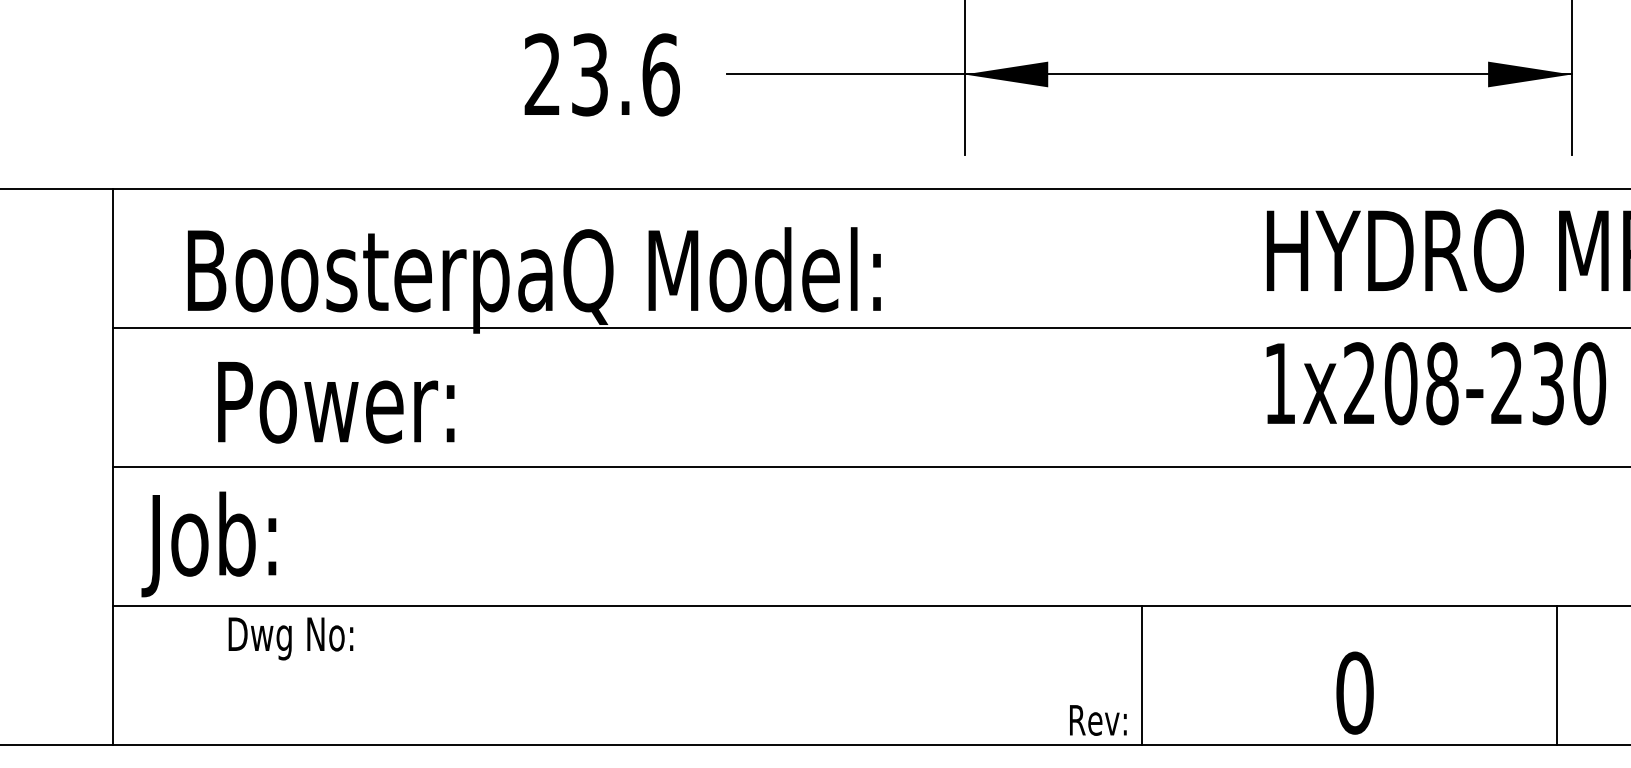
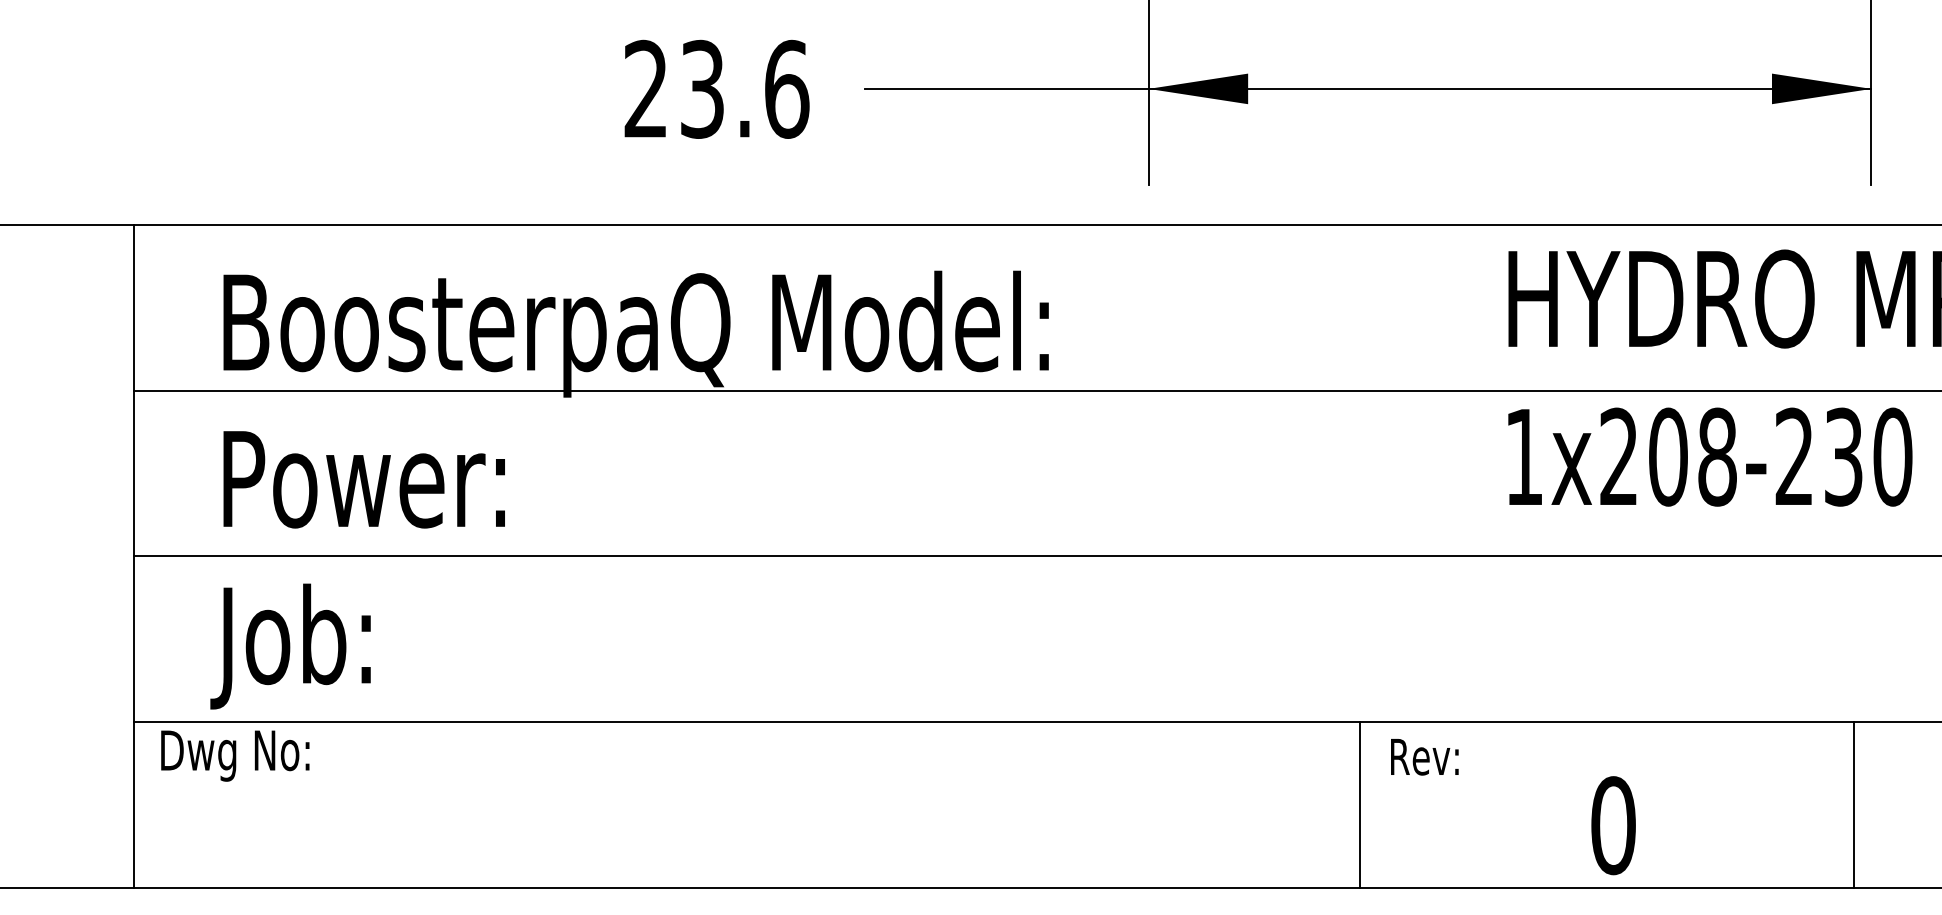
text: (335, 402) -> (363, 479), moved
text: (208, 544) -> (290, 646), moved
text: (291, 638) -> (235, 755), moved
text: (1098, 720) -> (1424, 757), moved

